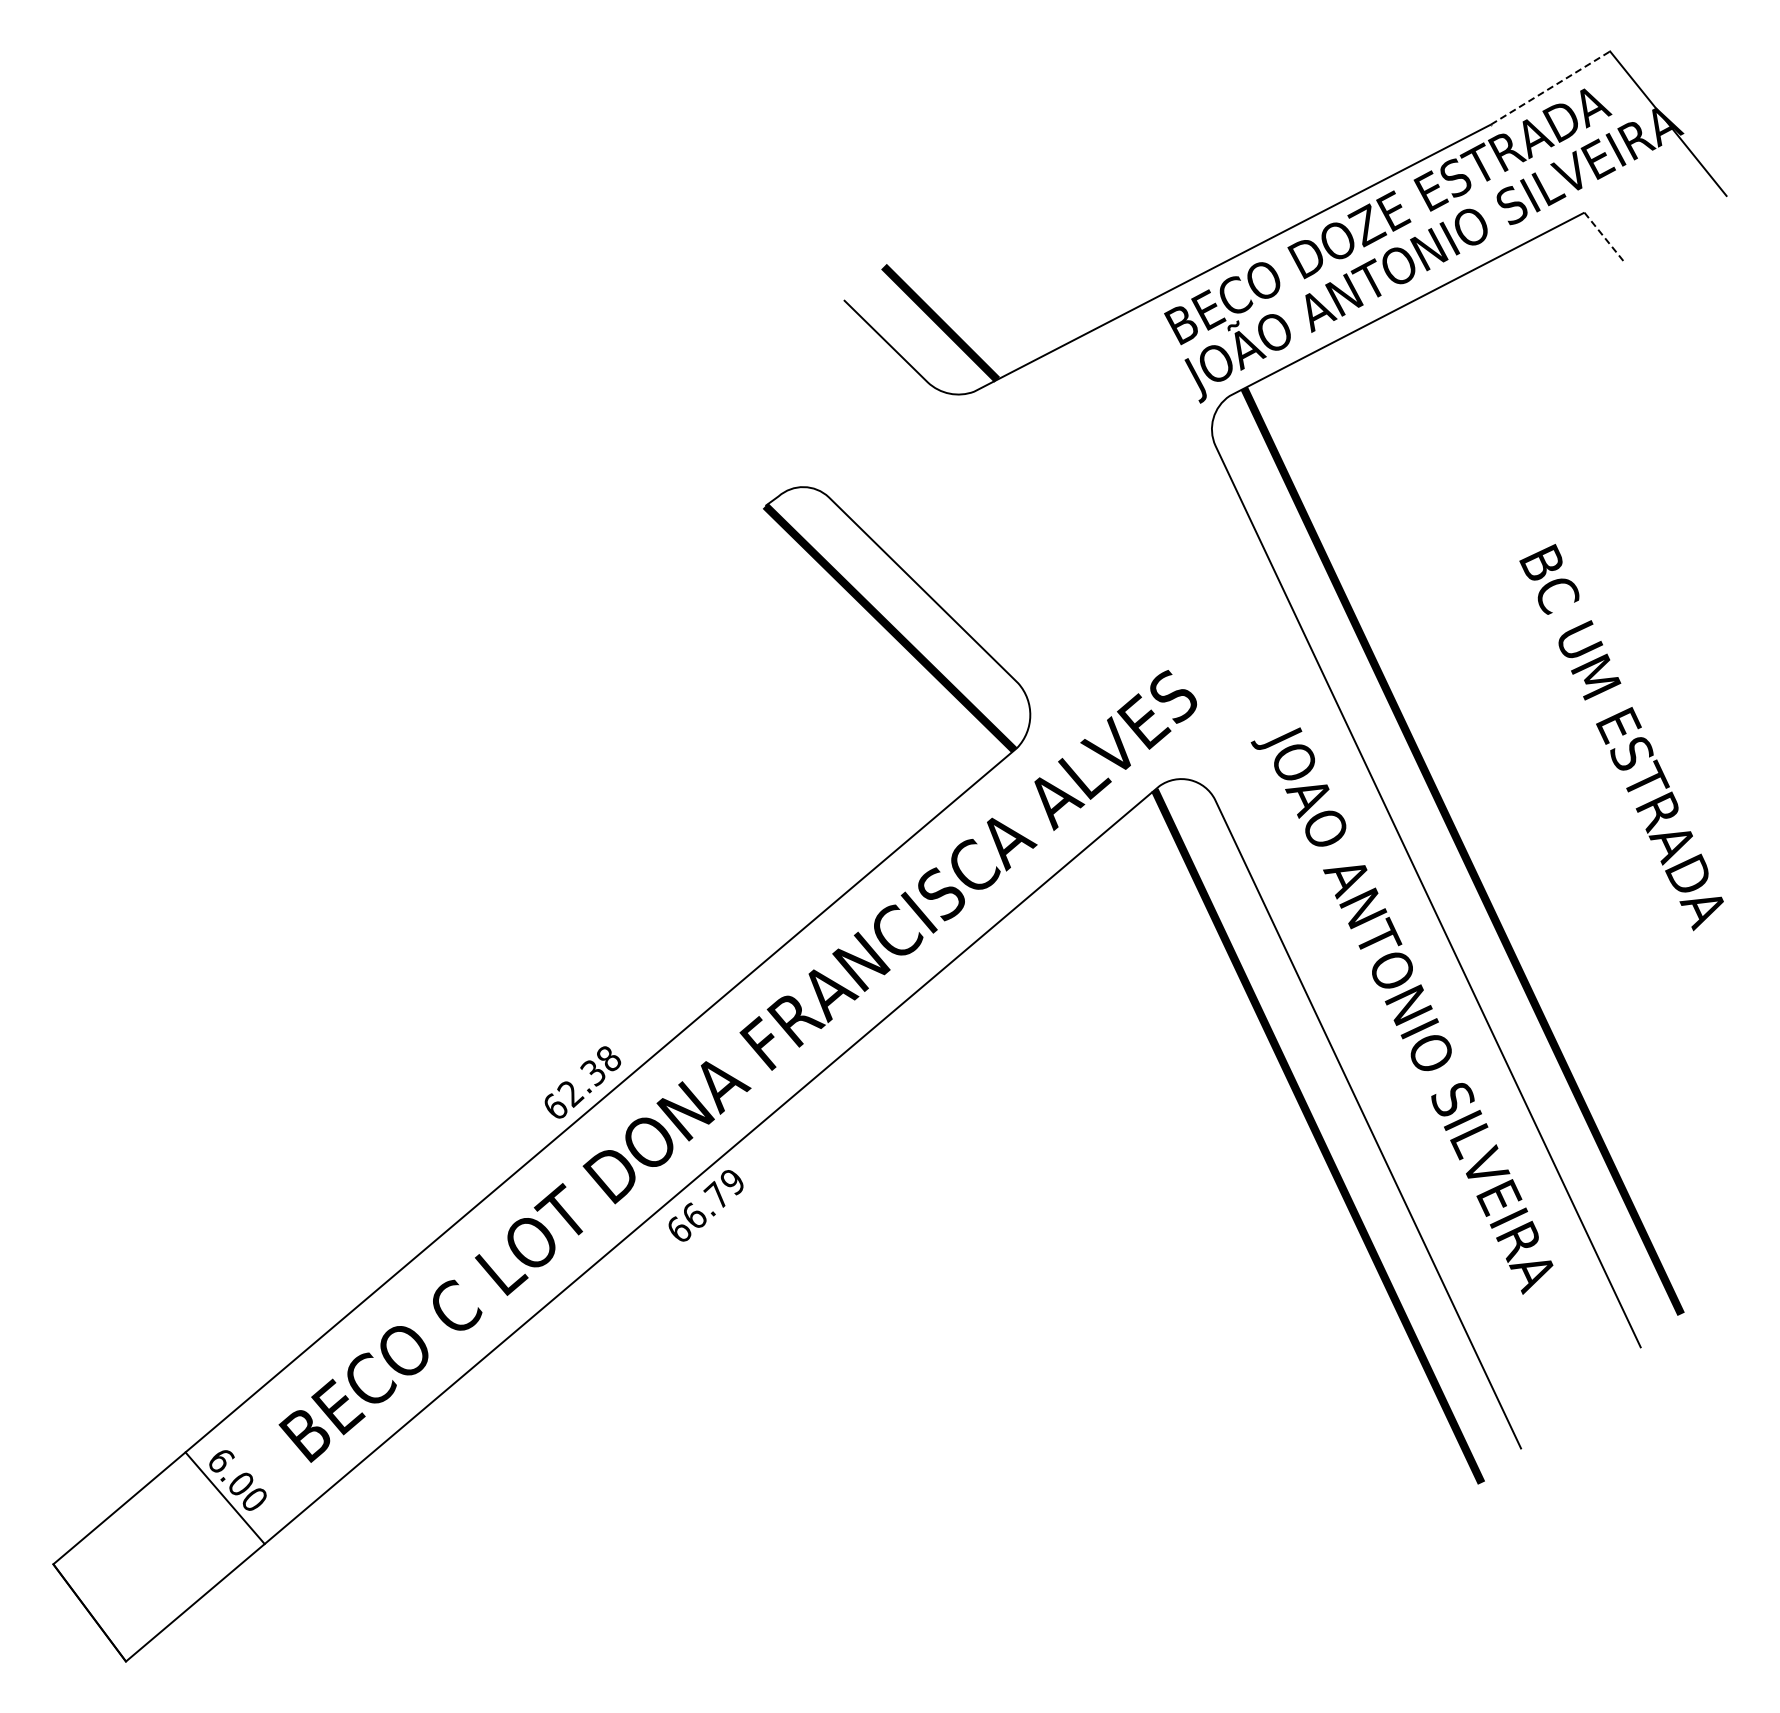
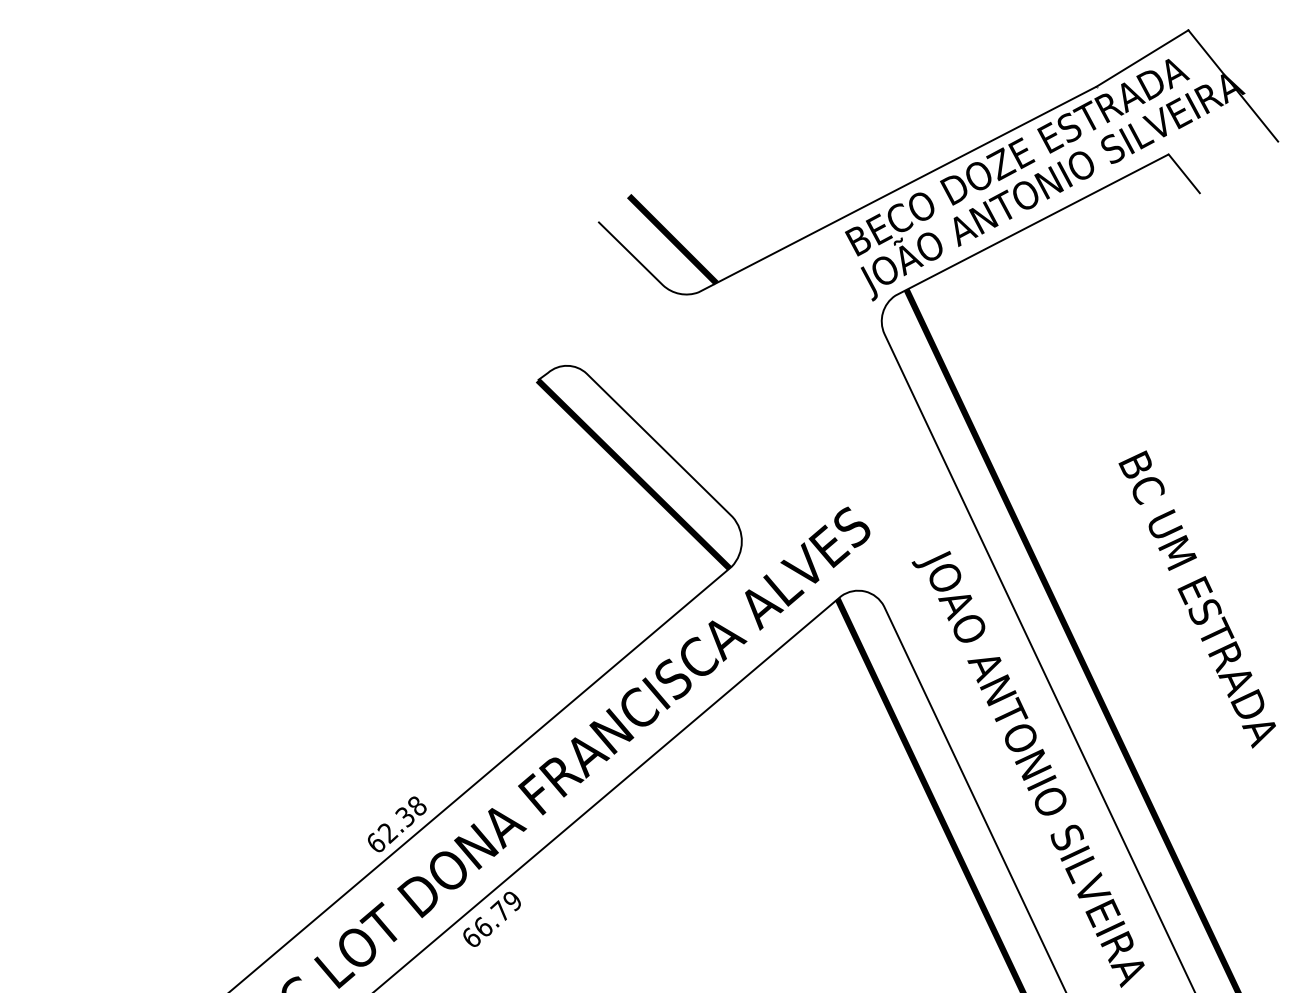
line: (1550, 88) -> (1142, 58), dashed -> solid
line: (1605, 238) -> (1184, 174), dashed -> solid
text: (1621, 737) -> (1197, 599), moved

